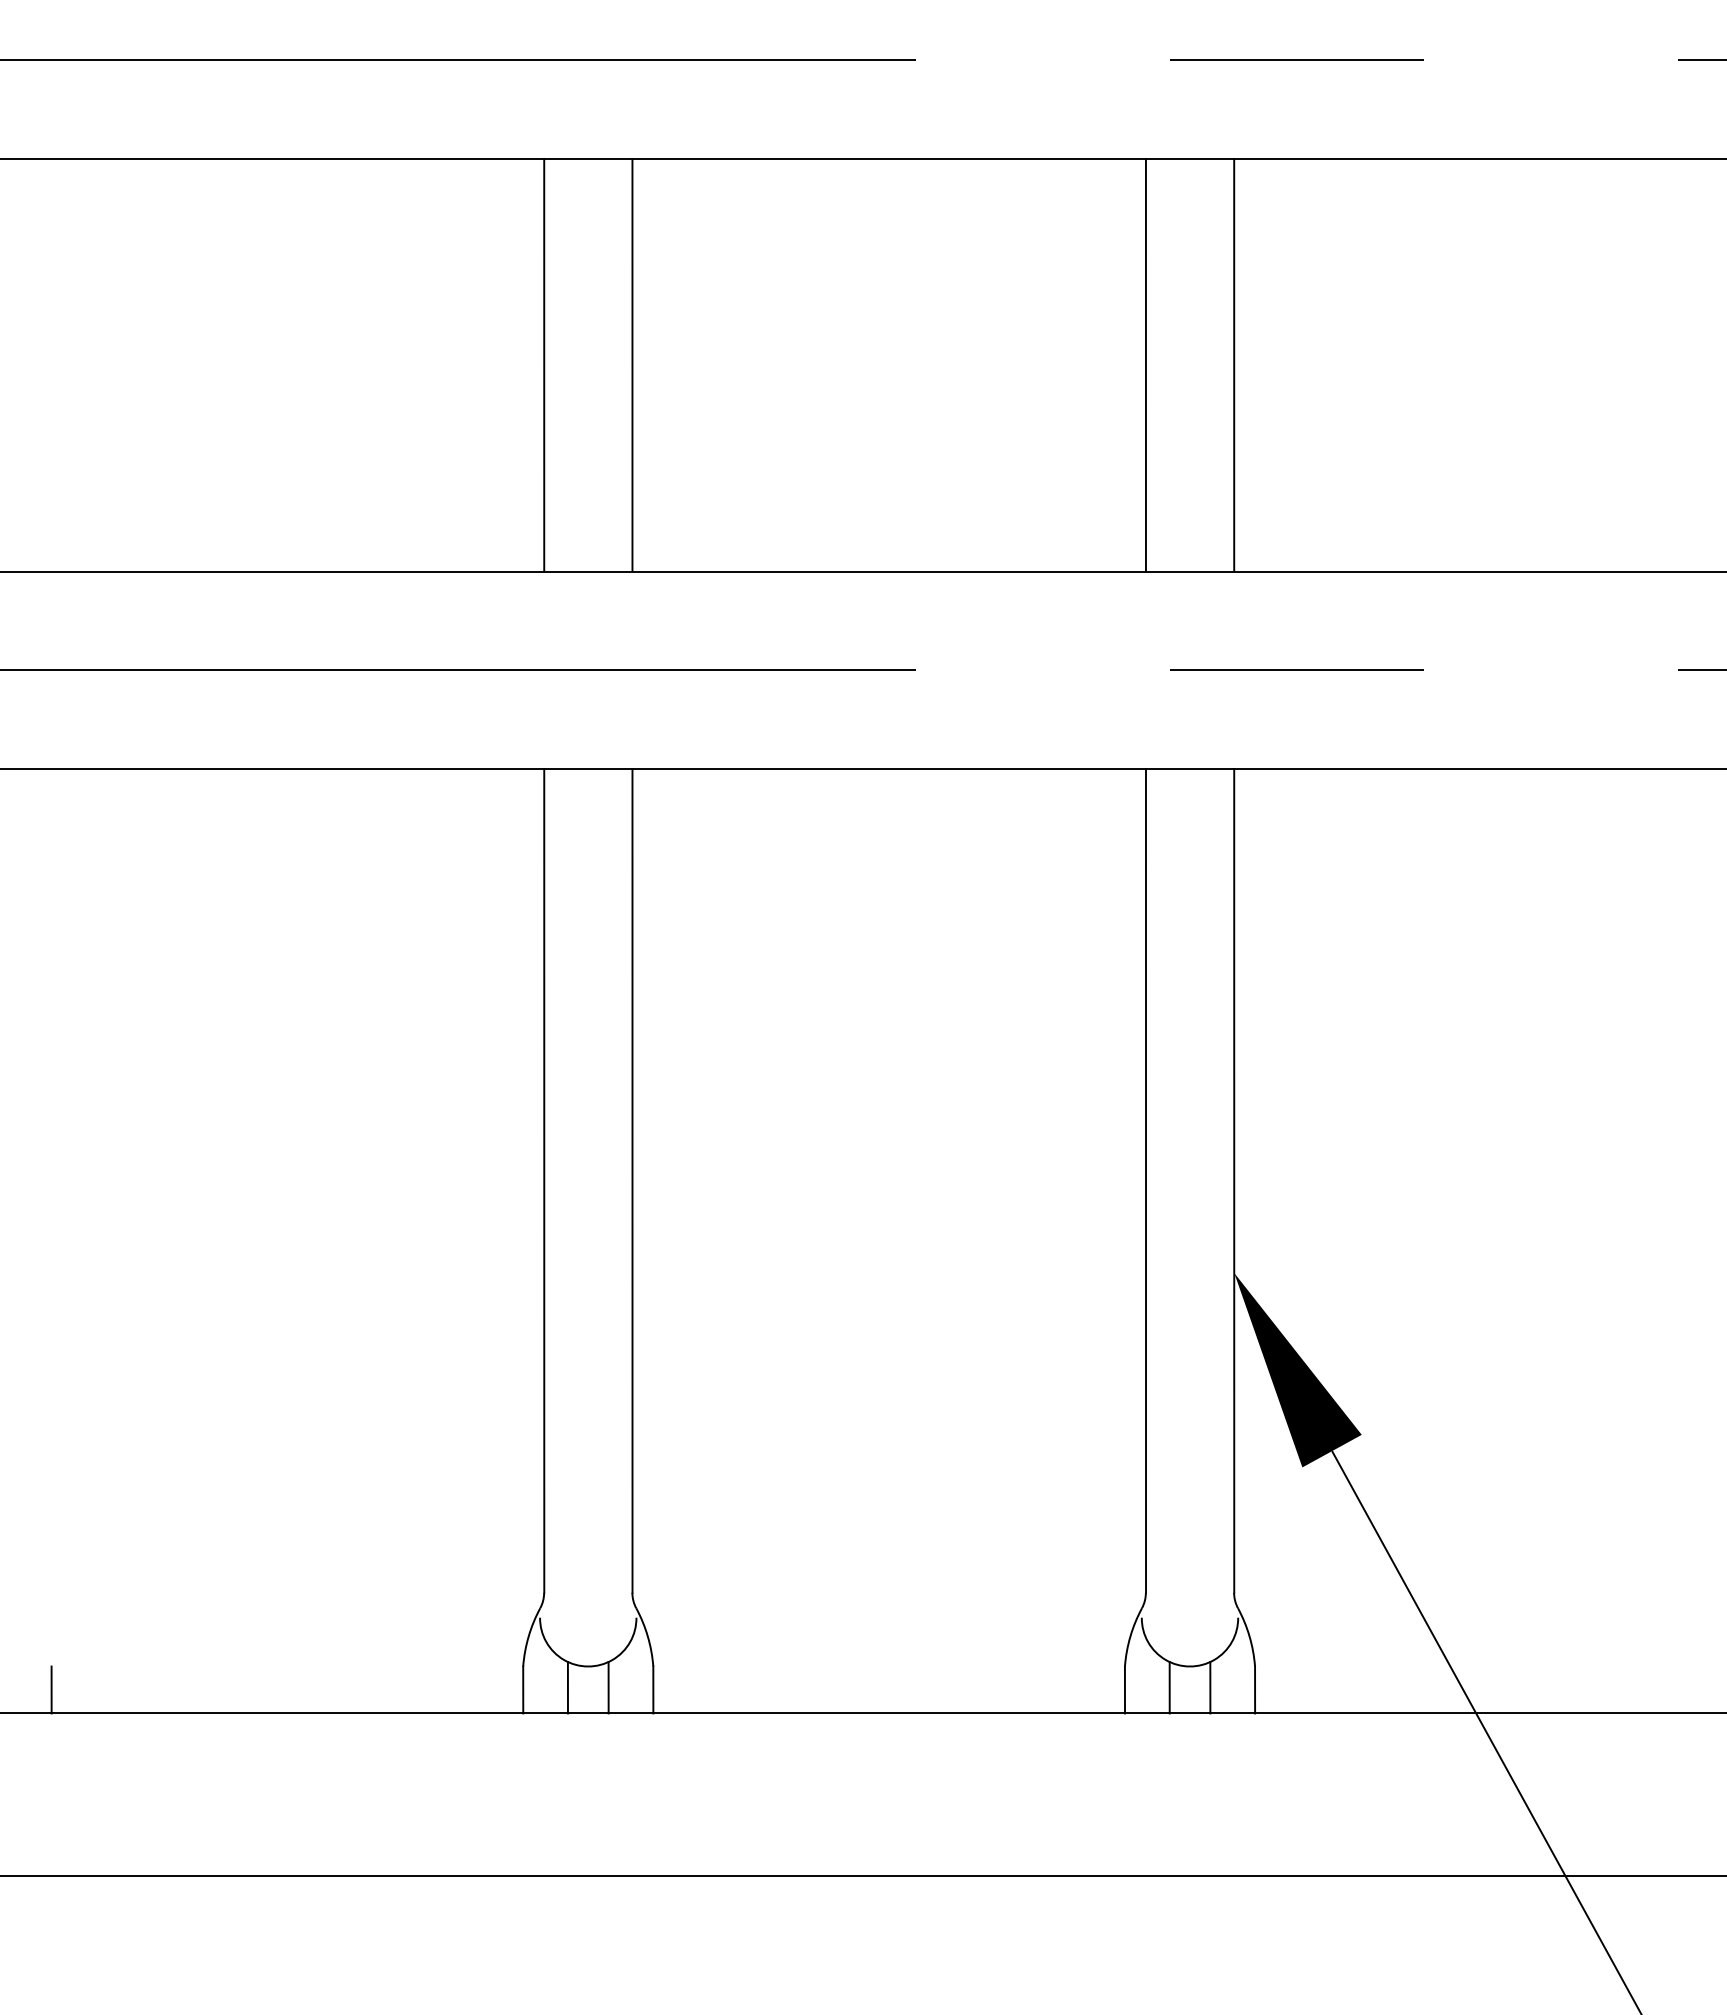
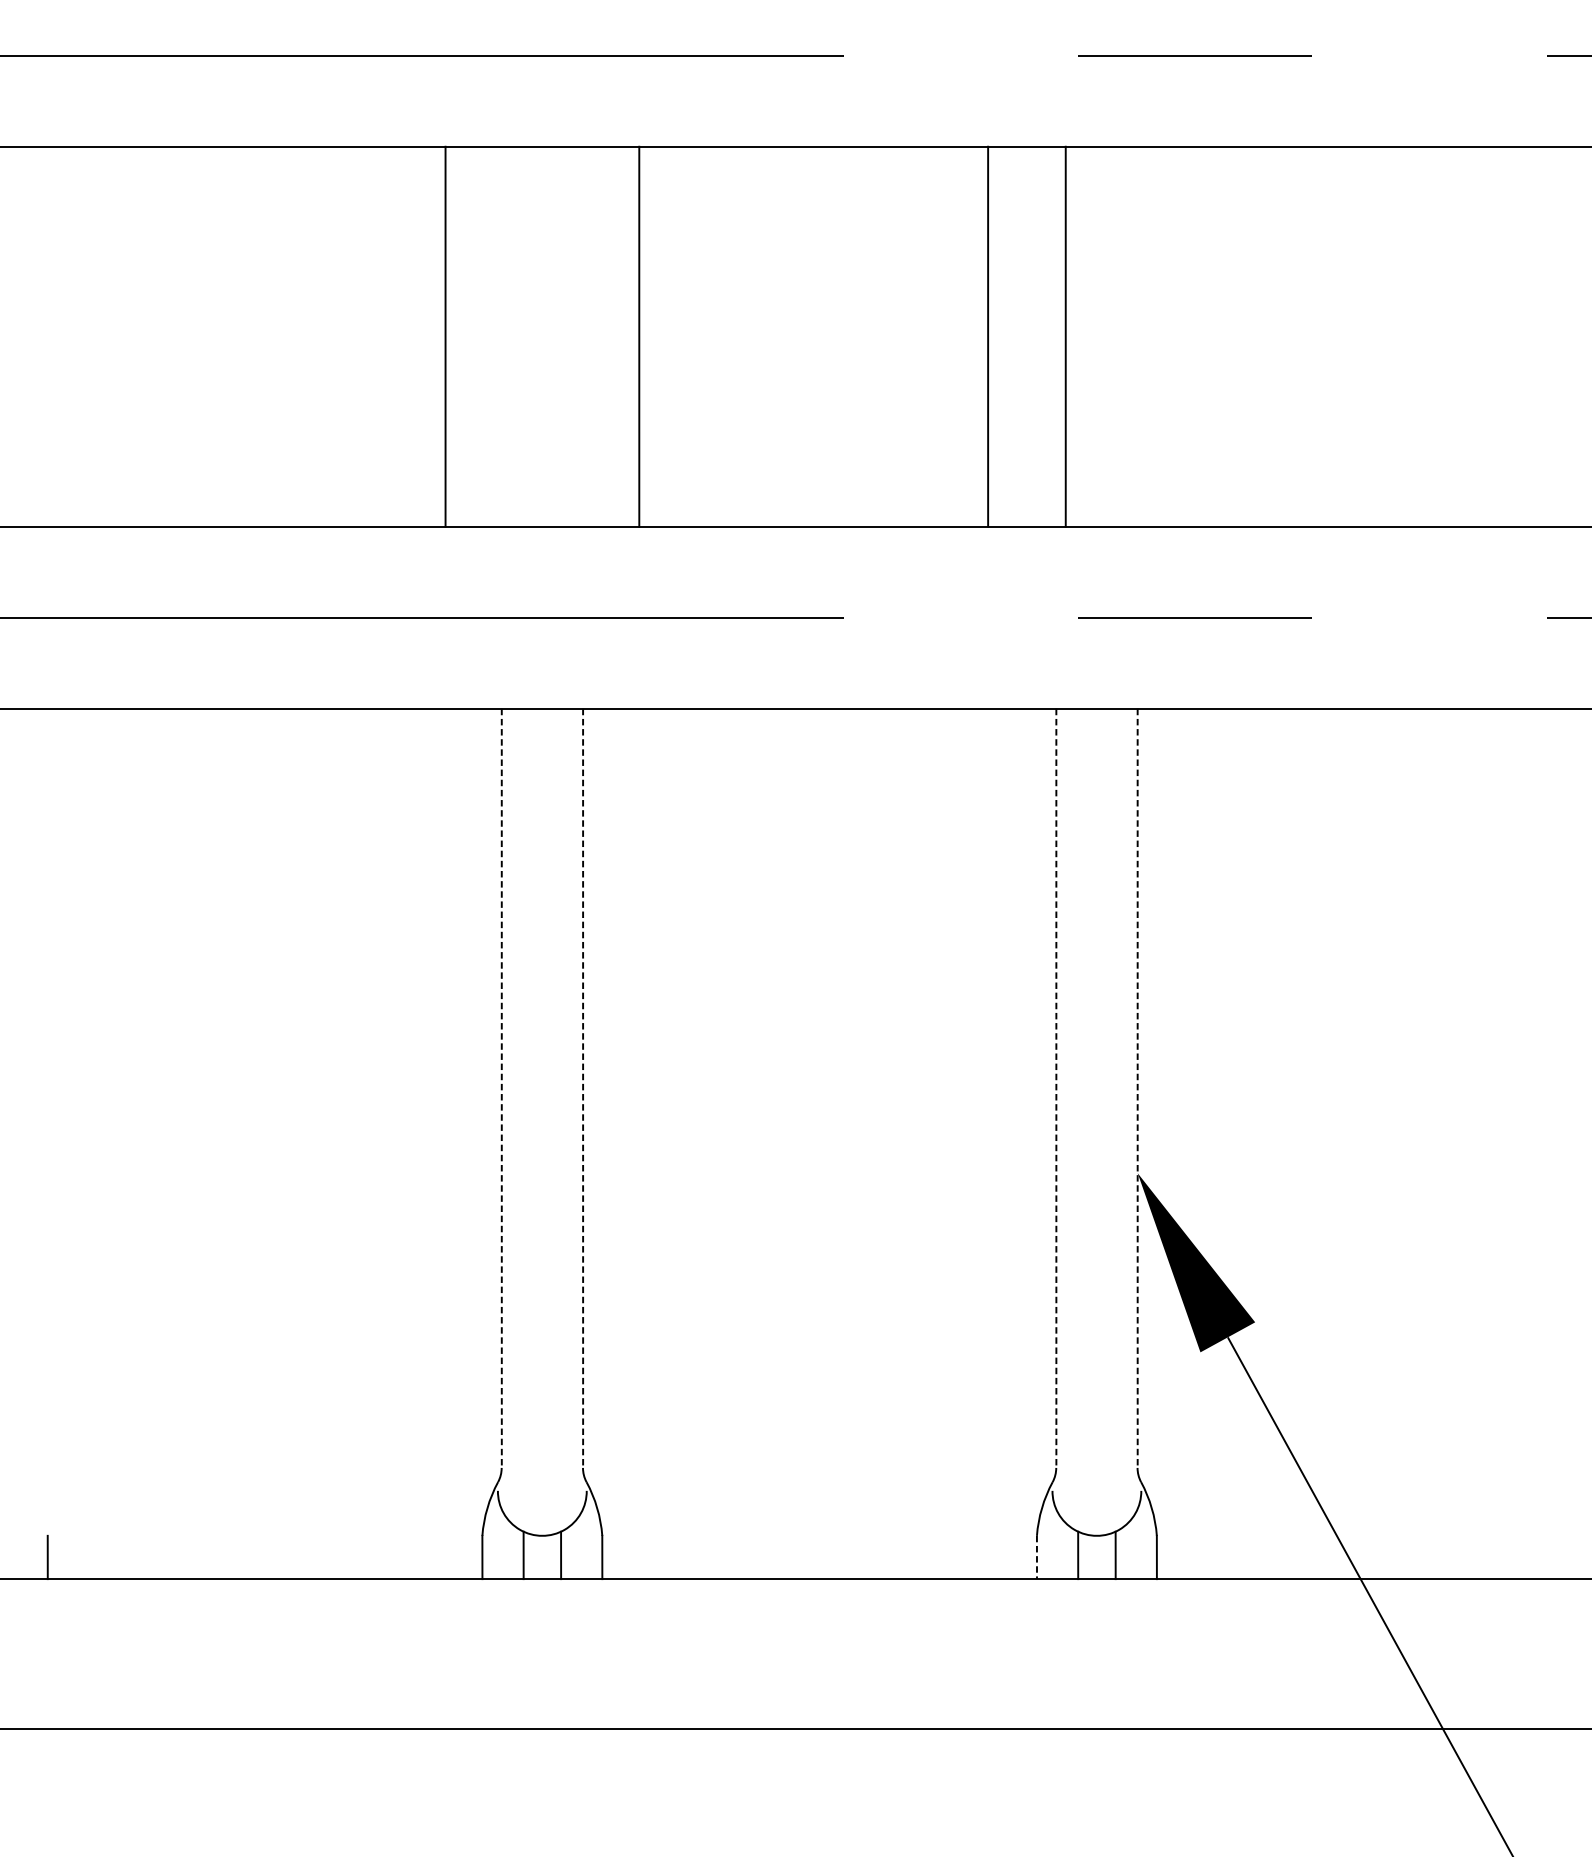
line: (544, 365) -> (445, 336), moved
line: (632, 365) -> (639, 336), moved
line: (1145, 365) -> (987, 336), moved
line: (1234, 365) -> (1066, 336), moved
line: (544, 1180) -> (502, 1087), solid -> dashed
line: (632, 1180) -> (583, 1087), solid -> dashed
line: (1146, 1180) -> (1056, 1087), solid -> dashed
line: (1234, 1180) -> (1137, 1087), solid -> dashed
line: (1124, 1690) -> (1036, 1557), solid -> dashed

